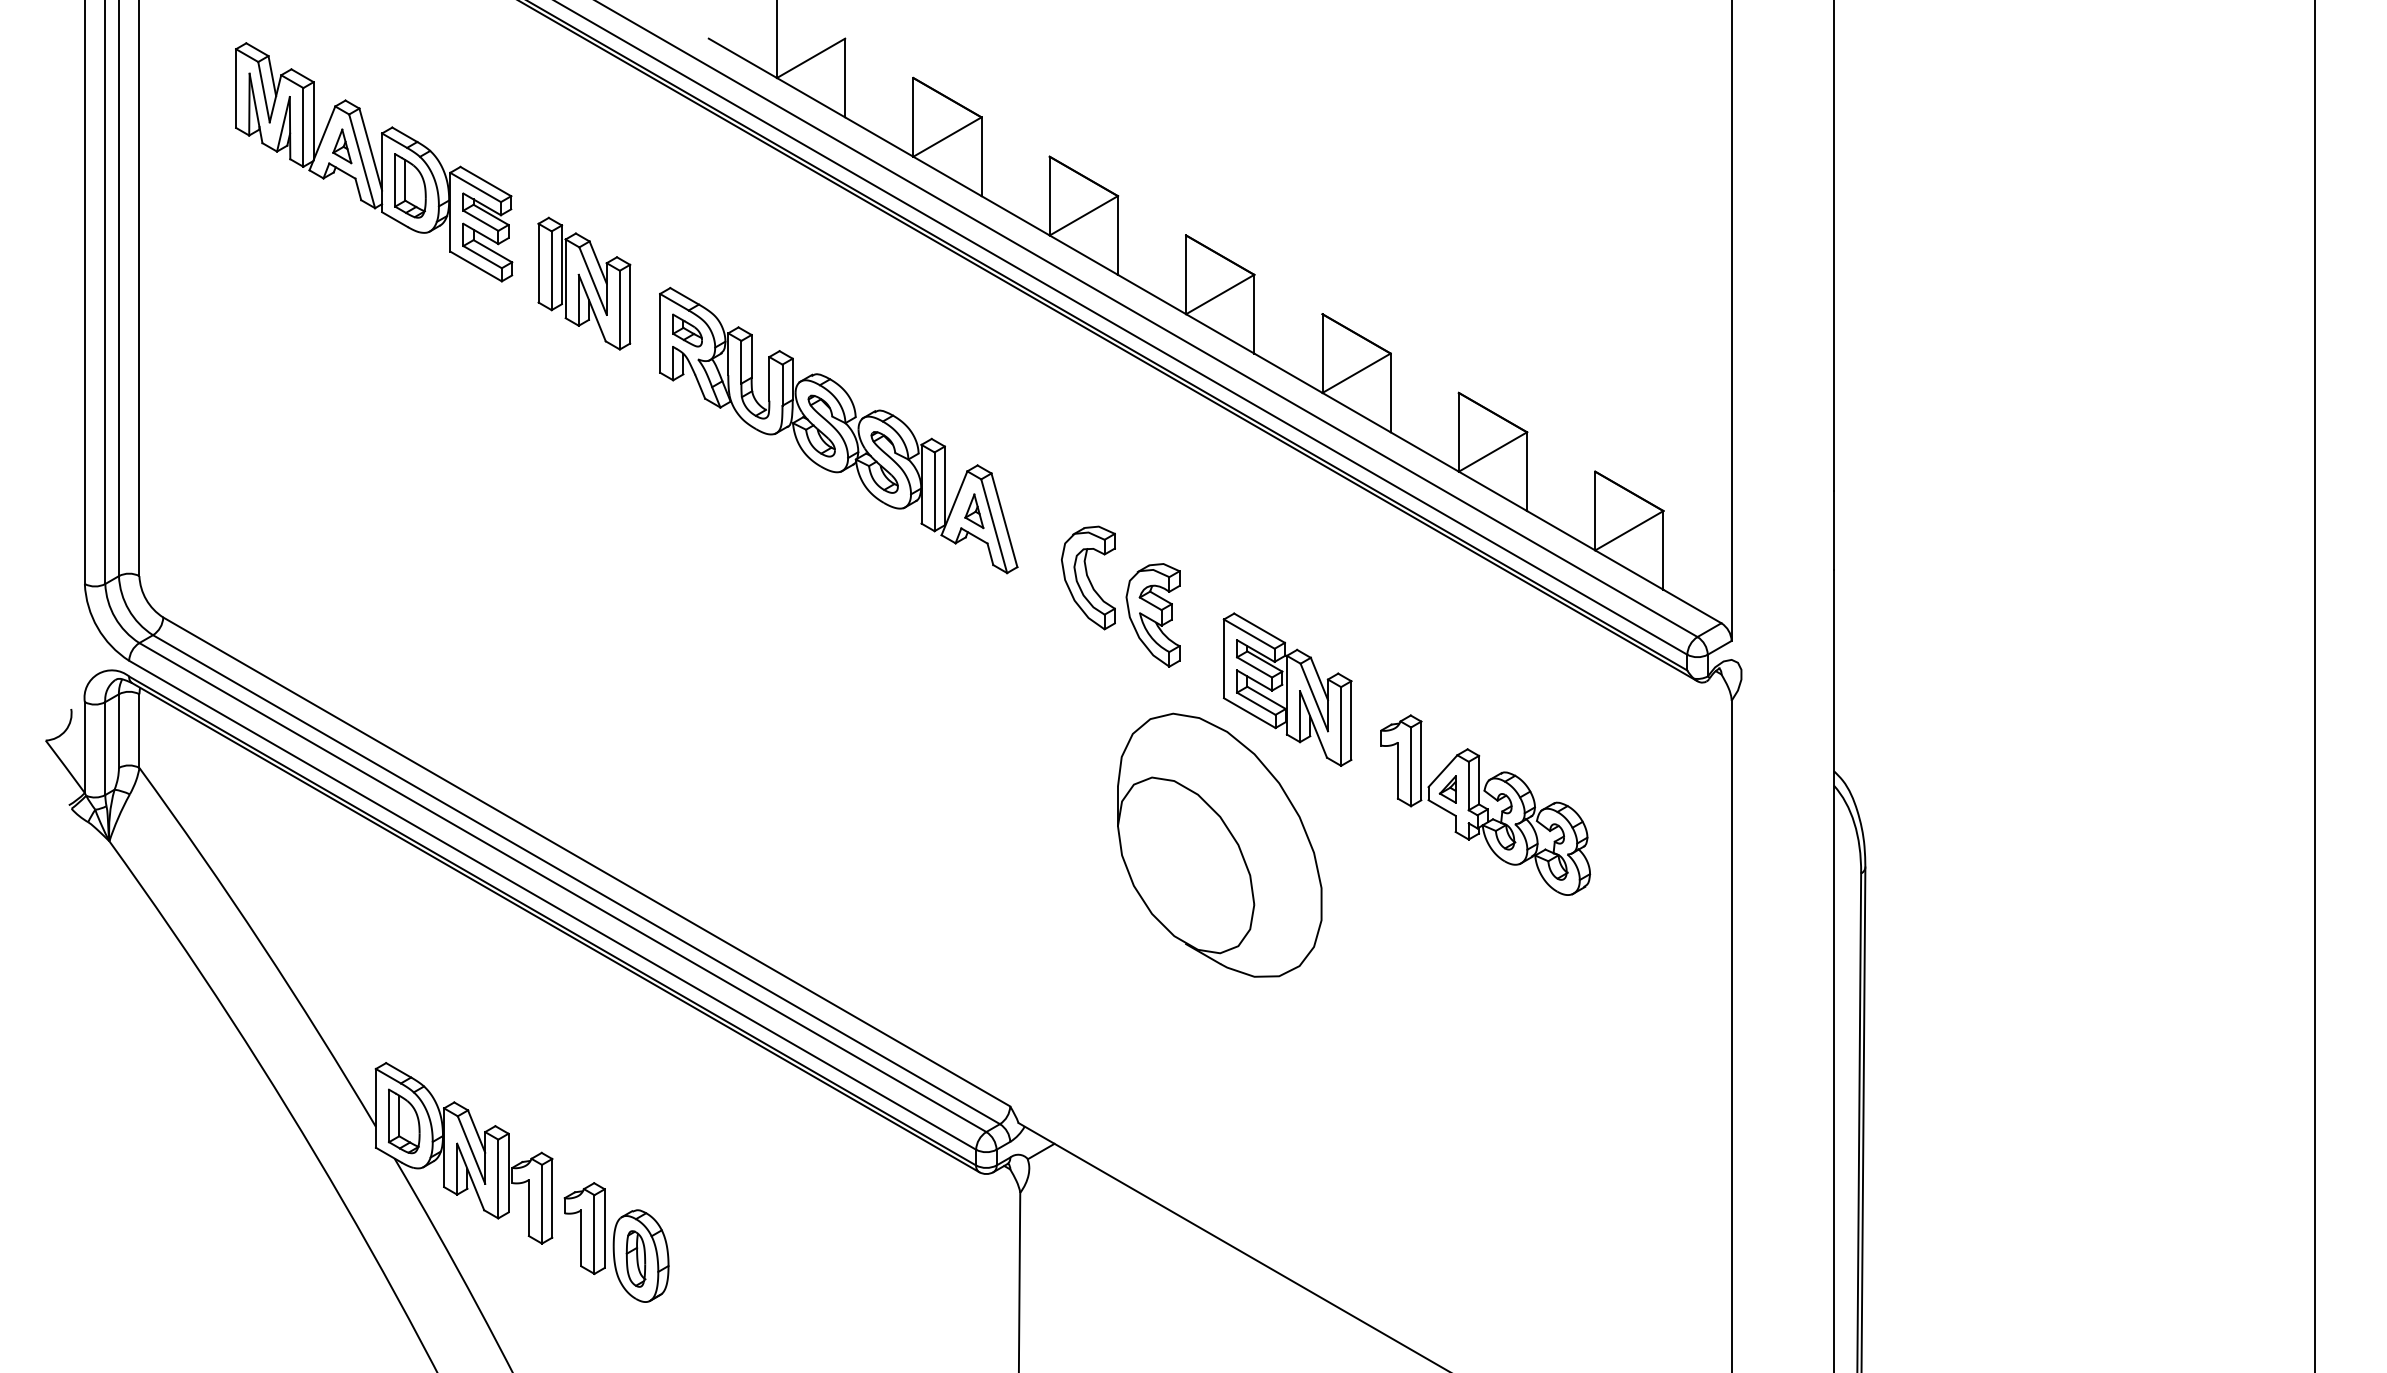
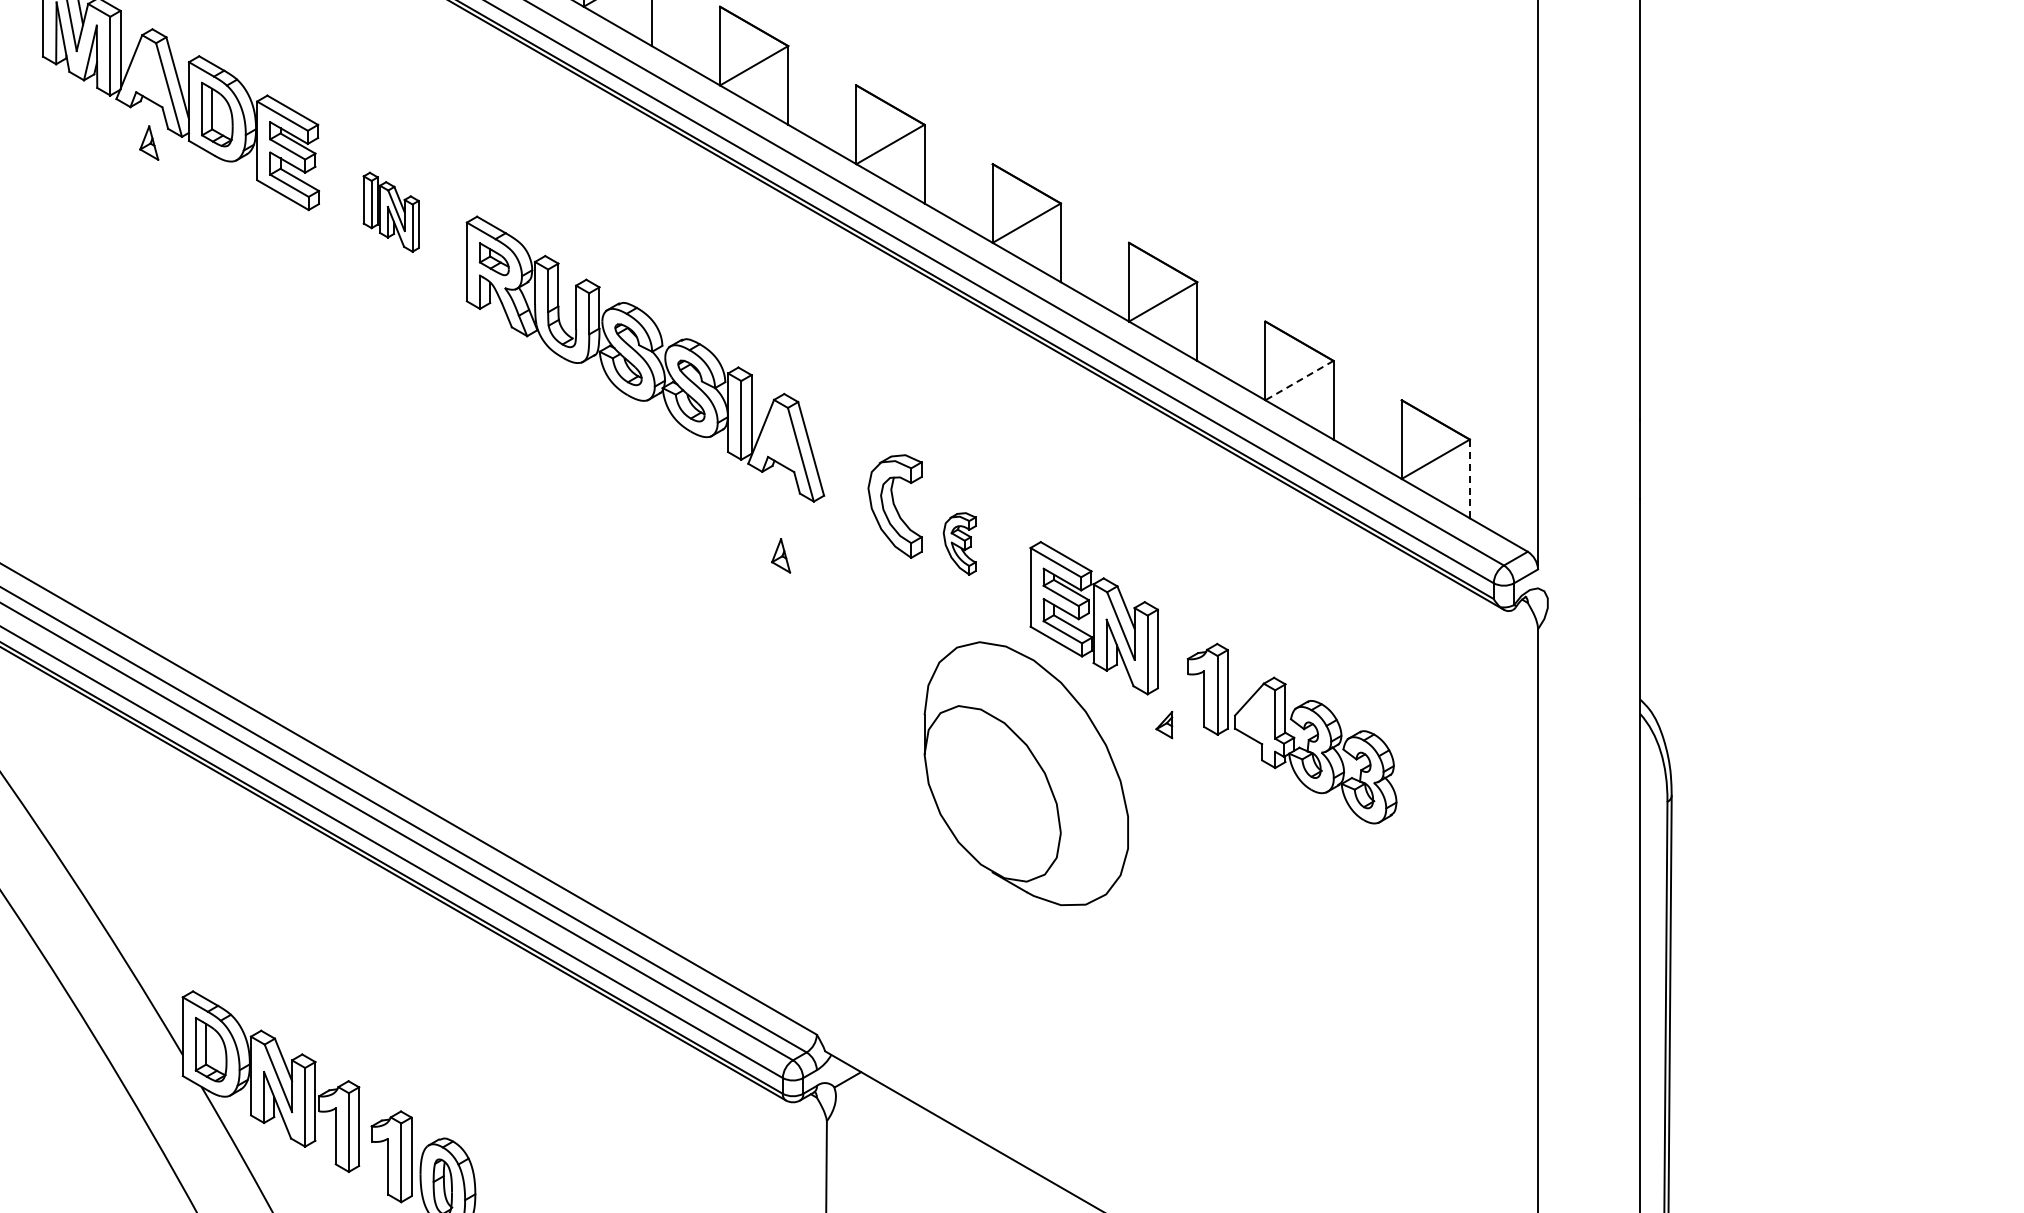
part: (342, 146) -> (149, 143), moved
part: (584, 283) -> (391, 212), size x0.6
line: (1492, 452) -> (1298, 381), solid -> dashed
part: (974, 511) -> (781, 556), moved
line: (1663, 549) -> (1469, 478), solid -> dashed
part: (1152, 615) -> (959, 544), size x0.6
part: (1447, 789) -> (1164, 724), moved

